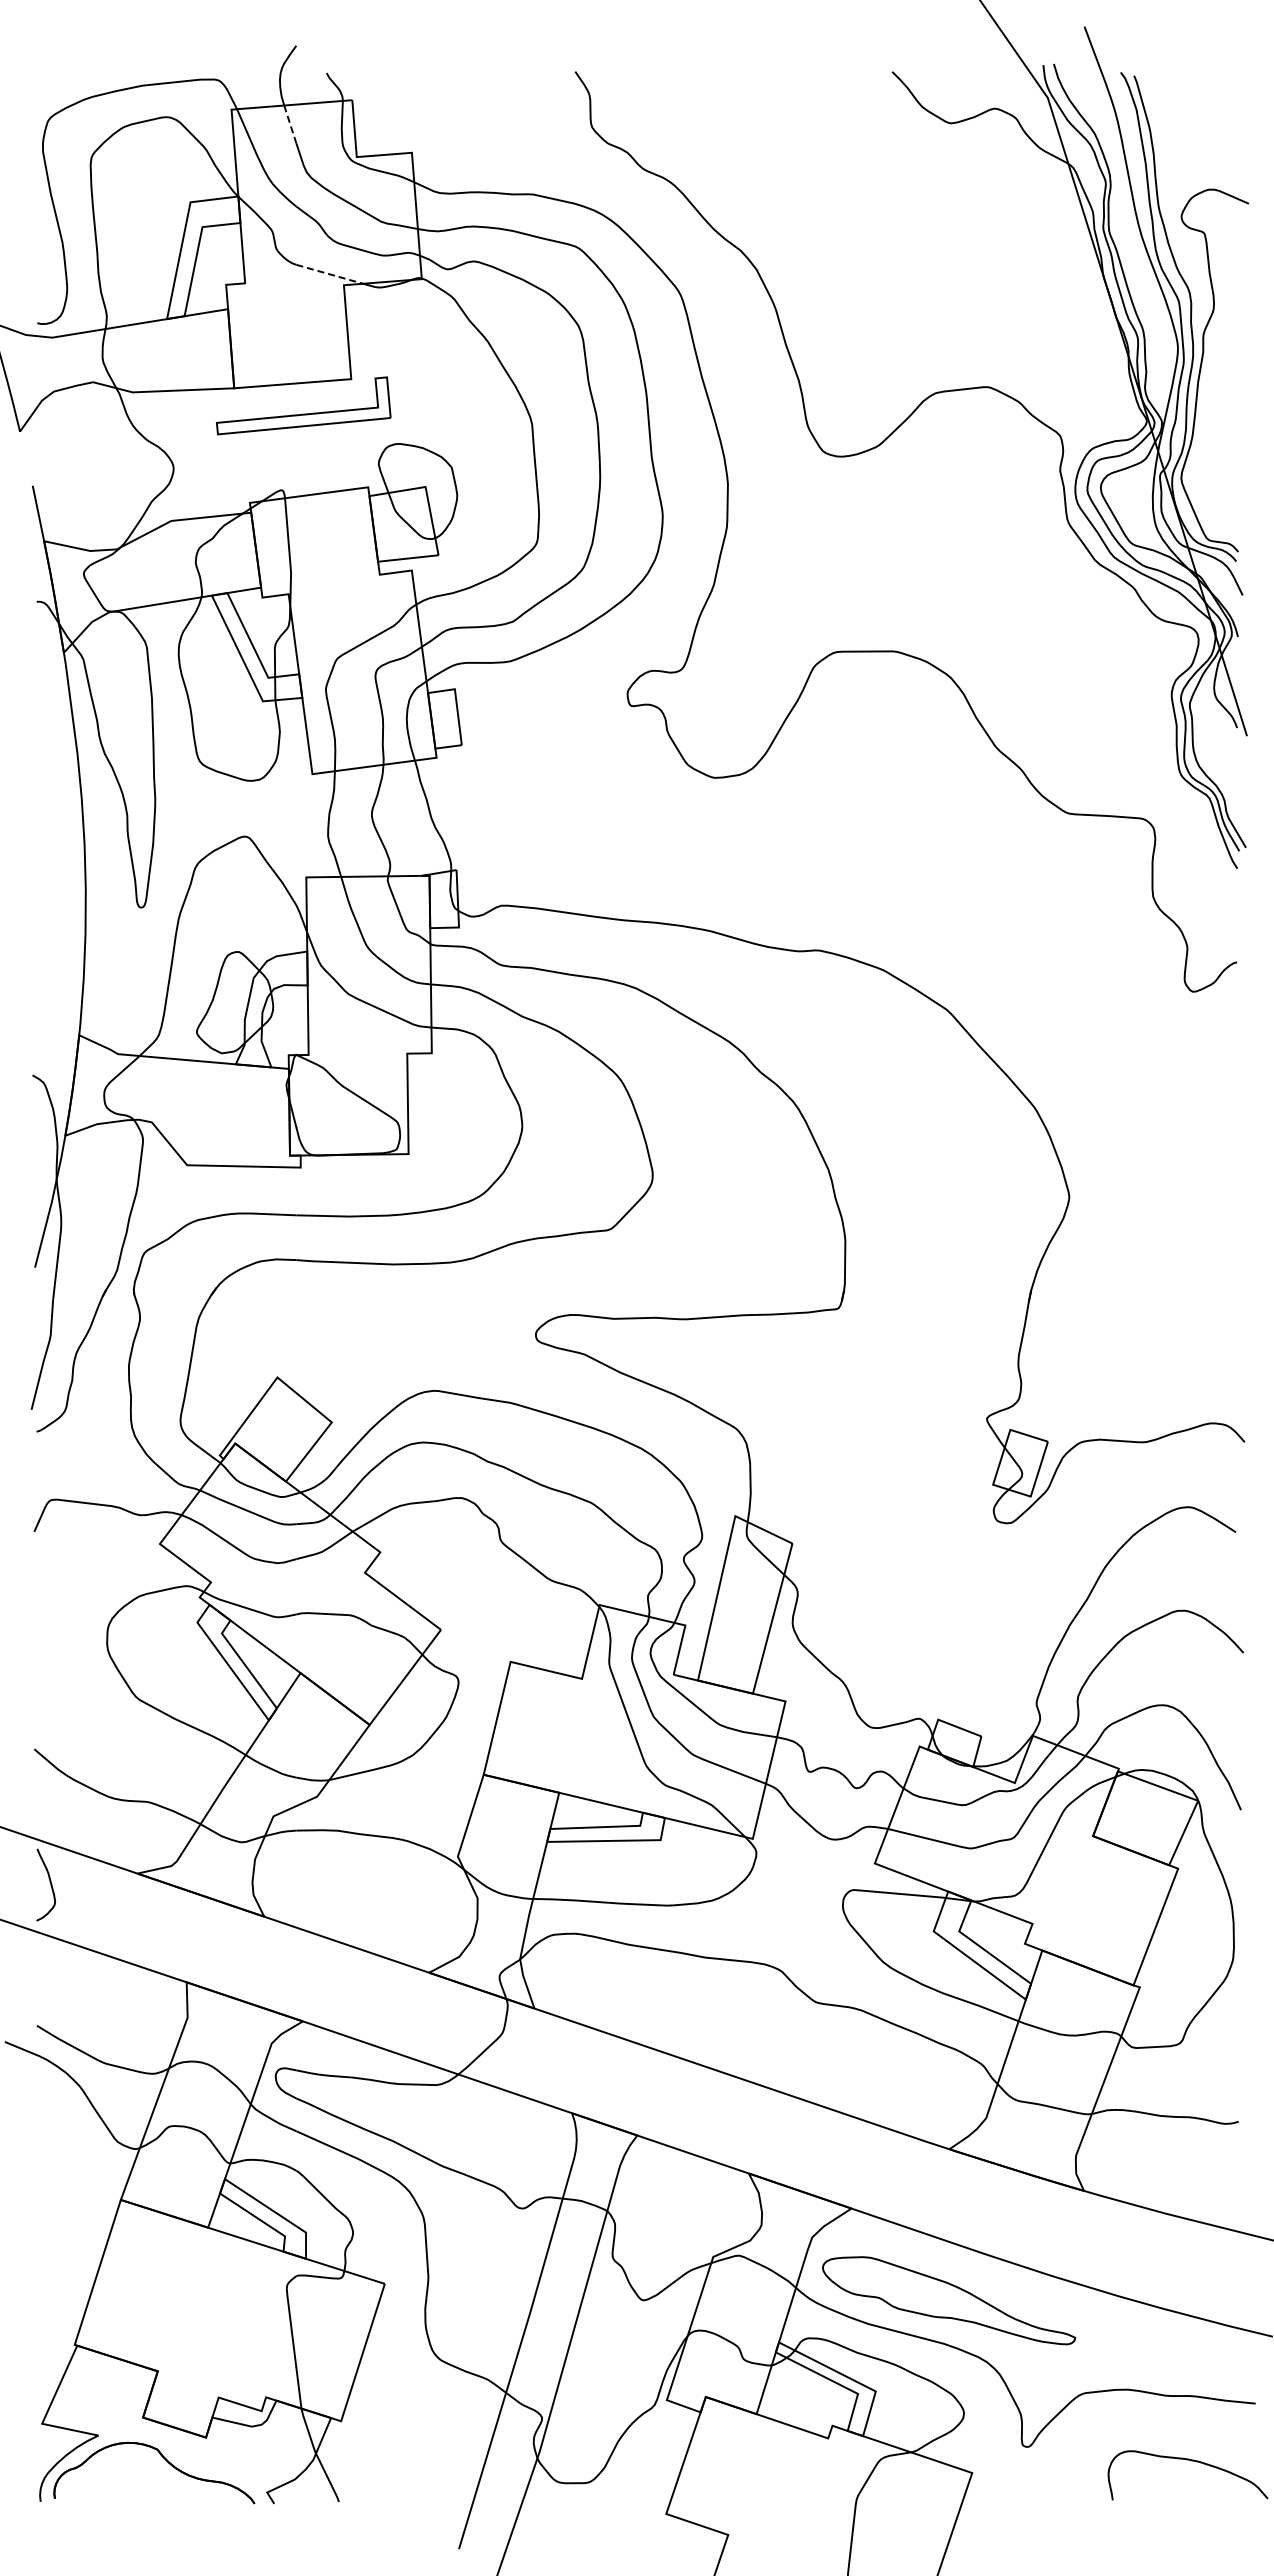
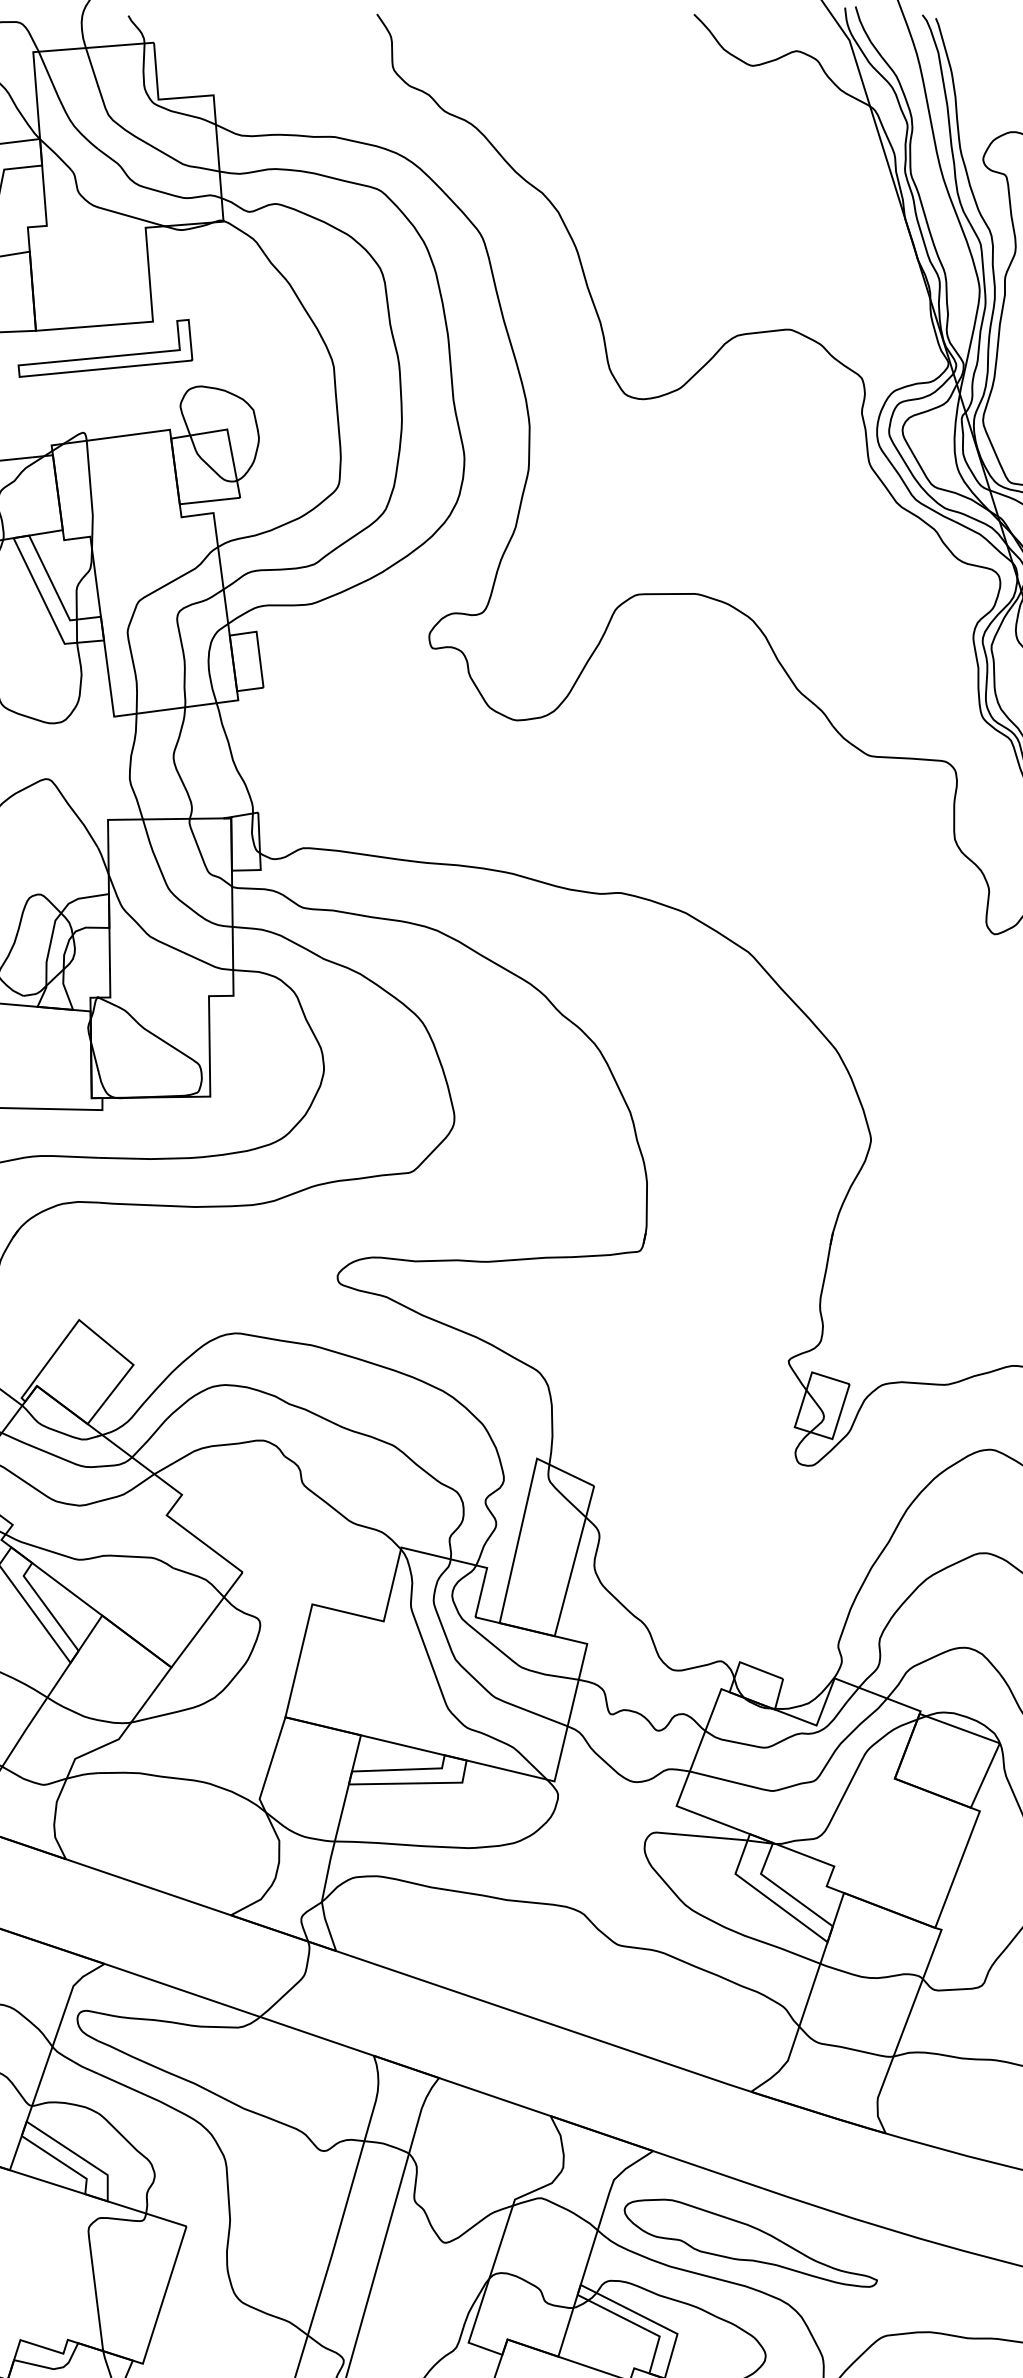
line: (290, 124) -> (92, 67), dashed -> solid
line: (329, 274) -> (131, 217), dashed -> solid

